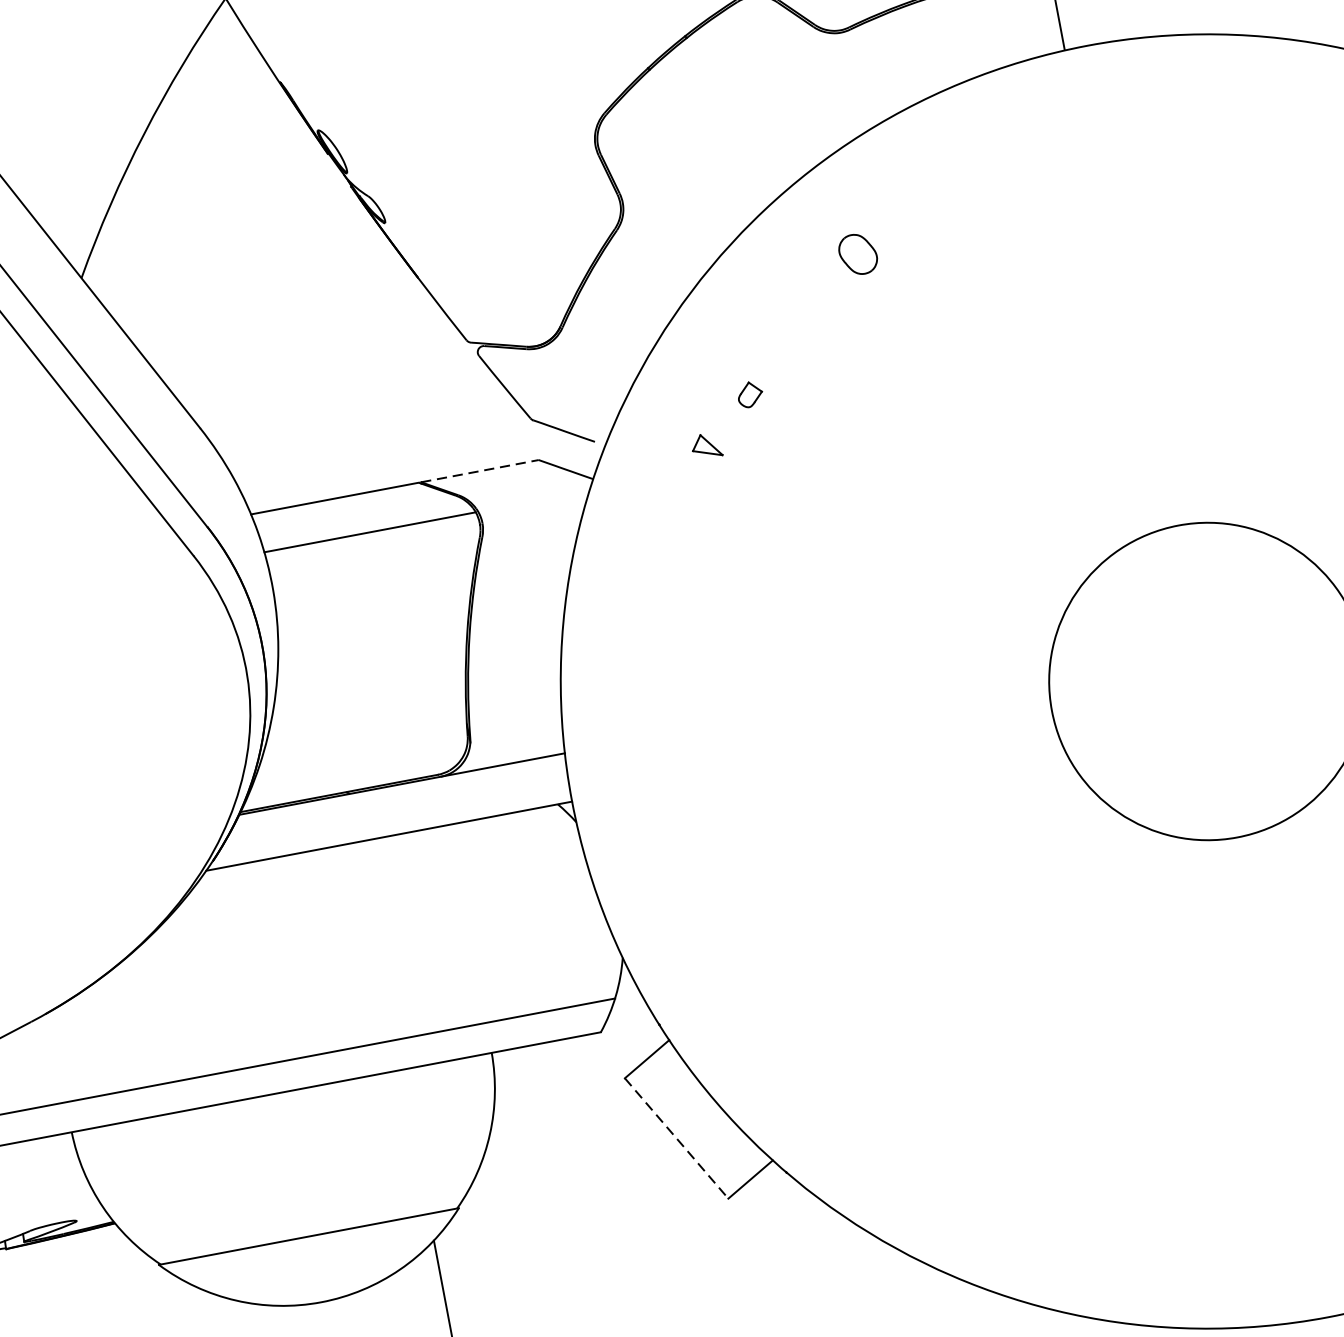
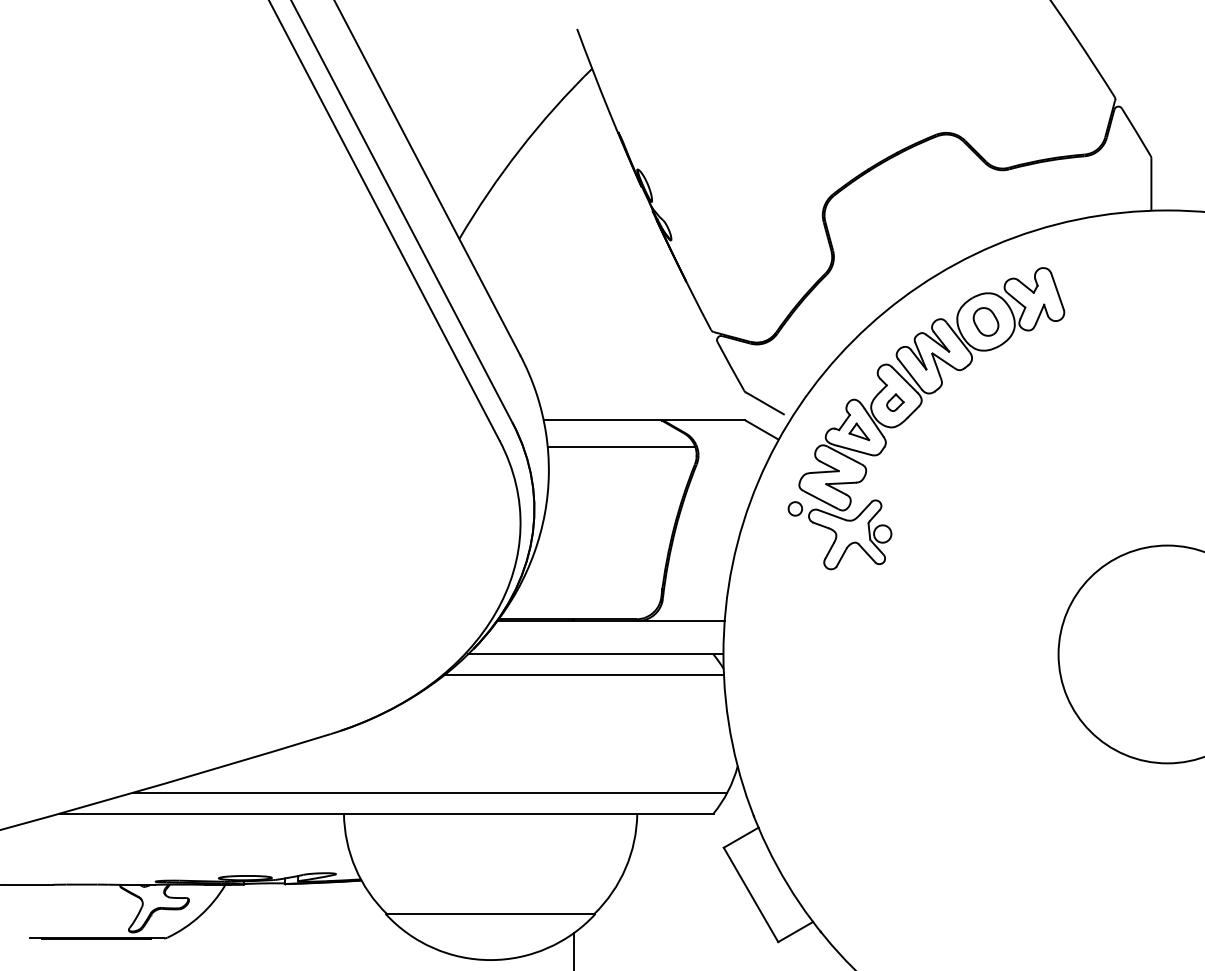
part: (783, 398) -> (917, 409), added
line: (479, 470) -> (703, 419), dashed -> solid
line: (377, 869) -> (583, 675), added
line: (677, 1139) -> (751, 895), dashed -> solid

